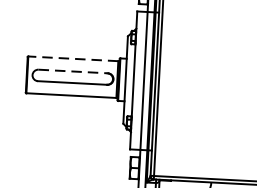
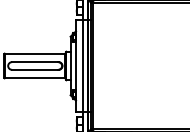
line: (72, 58) -> (34, 53), dashed -> solid
line: (73, 72) -> (35, 62), dashed -> solid

